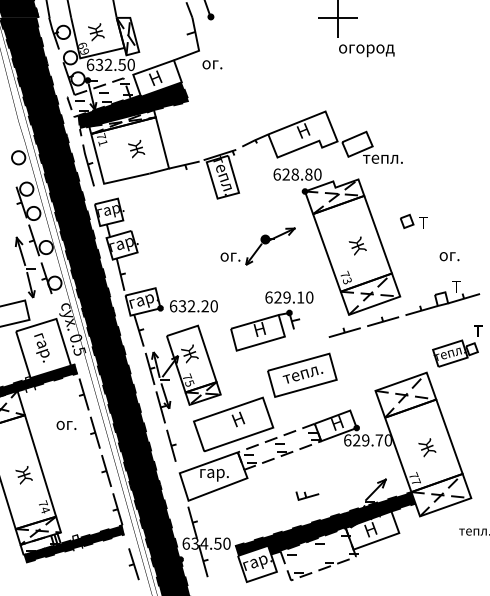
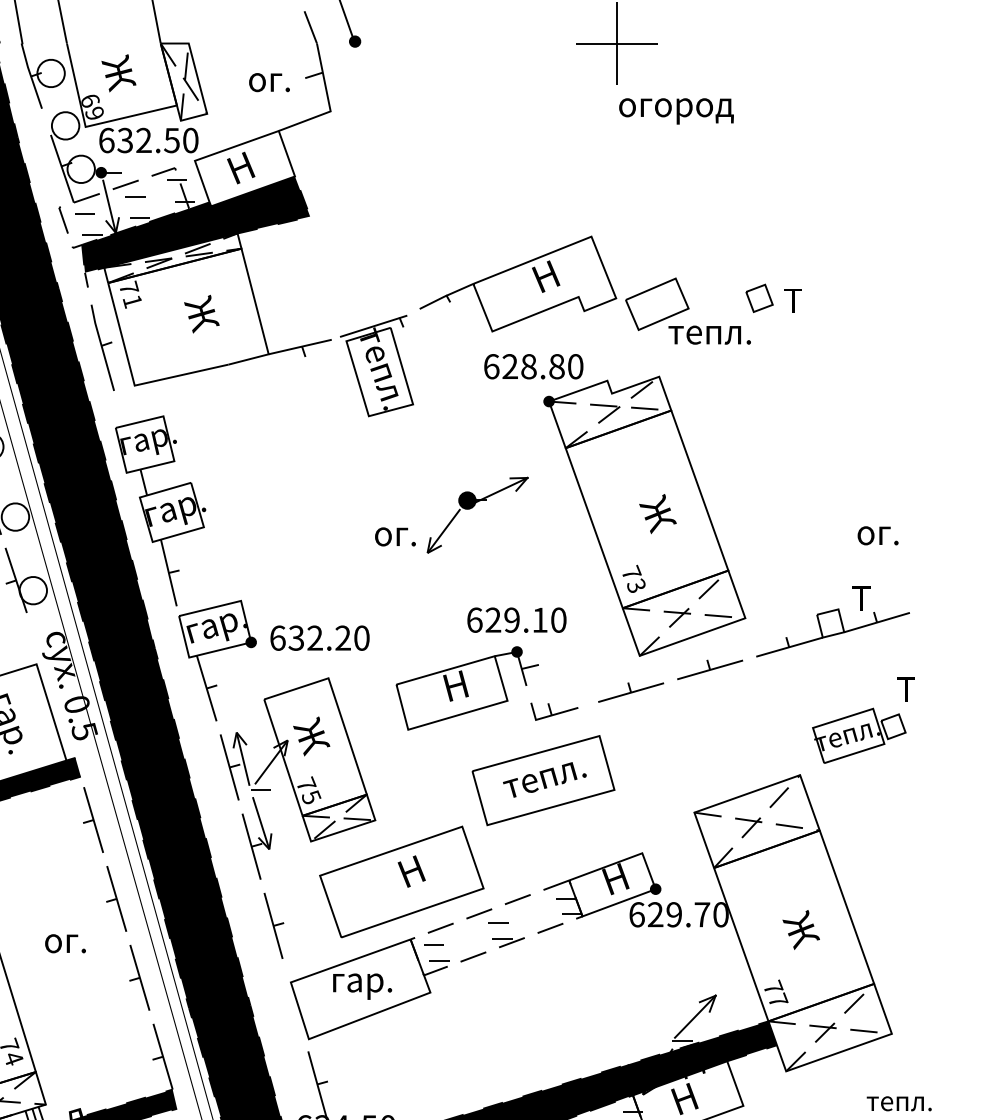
text: (212, 64) -> (269, 81), moved
part: (413, 220) -> (772, 296), moved
text: (449, 256) -> (877, 535), moved
text: (66, 424) -> (65, 941), moved
part: (307, 495) -> (554, 710), moved

